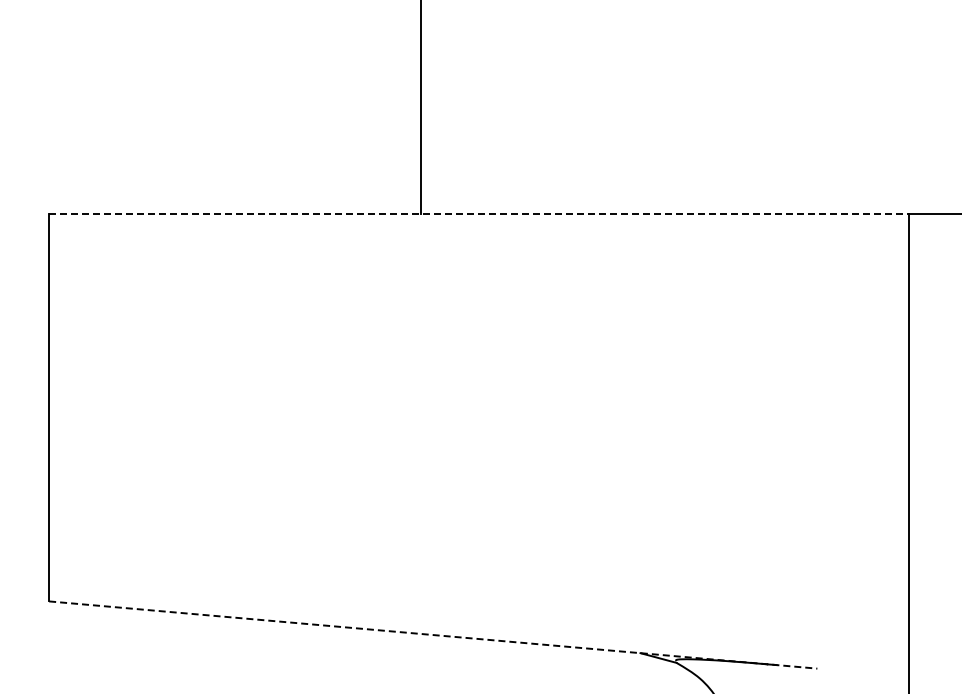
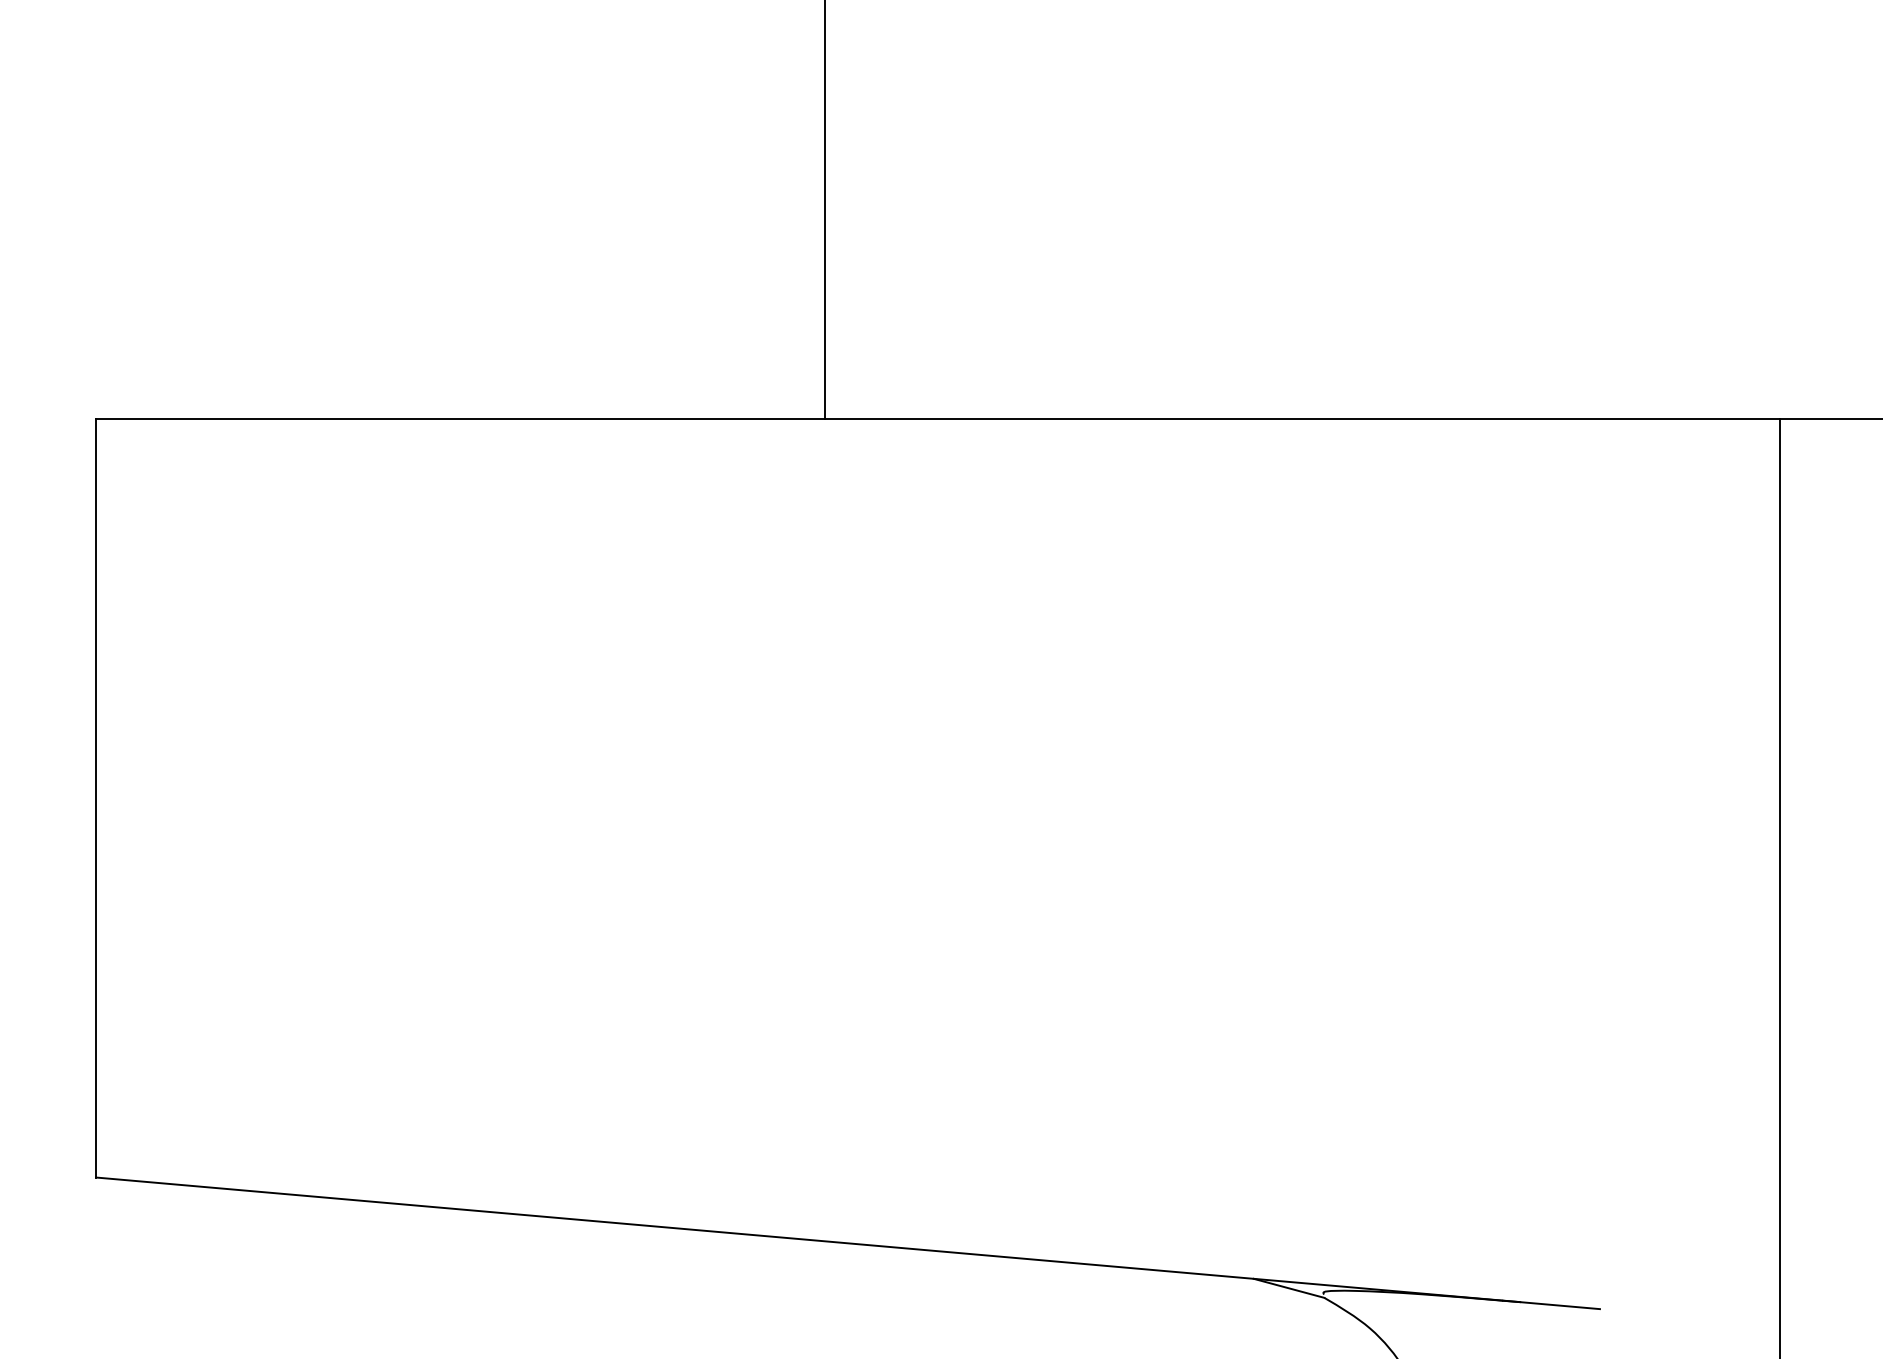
line: (479, 213) -> (938, 418), dashed -> solid
line: (433, 635) -> (848, 1244), dashed -> solid

